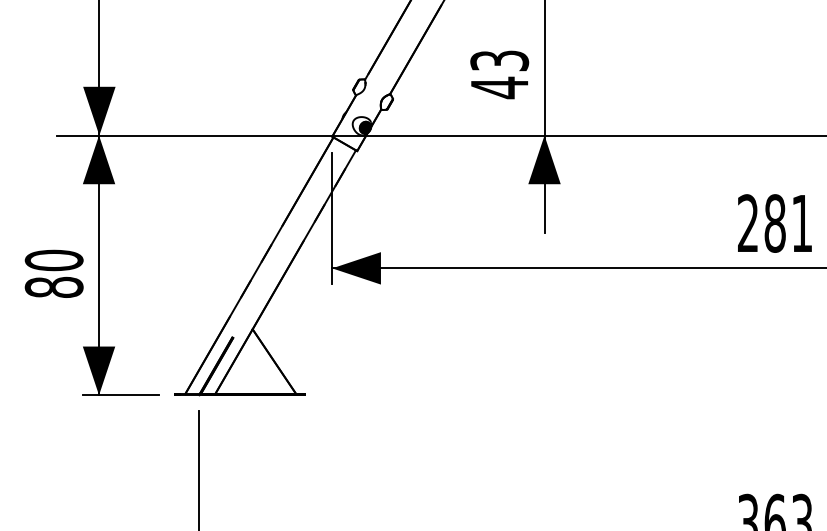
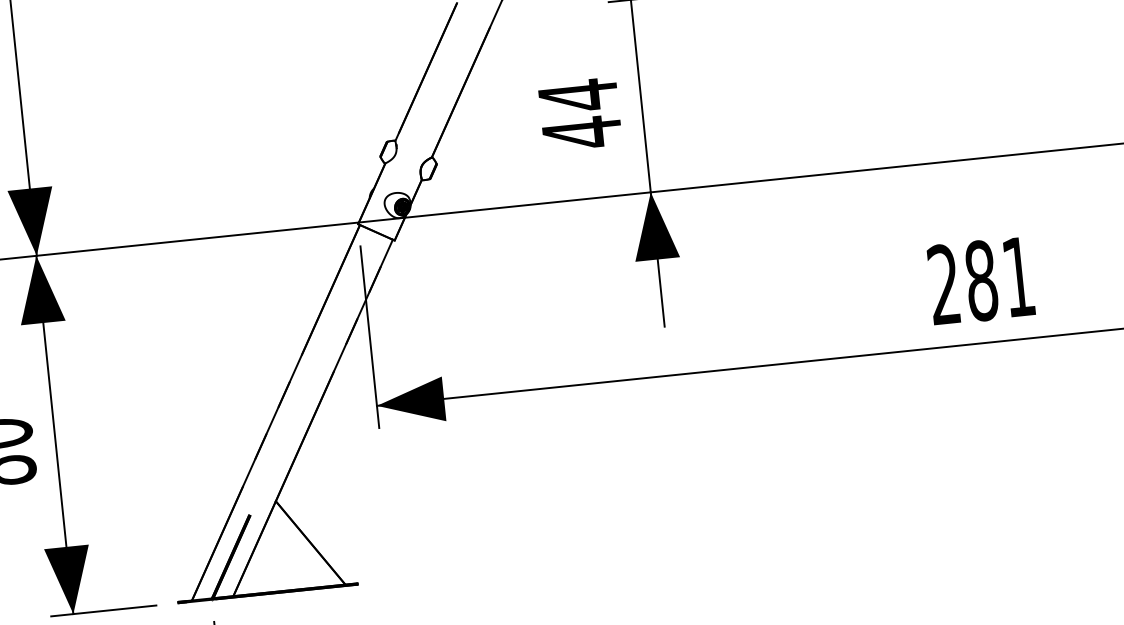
text: (499, 60) -> (578, 95), 43 -> 44

